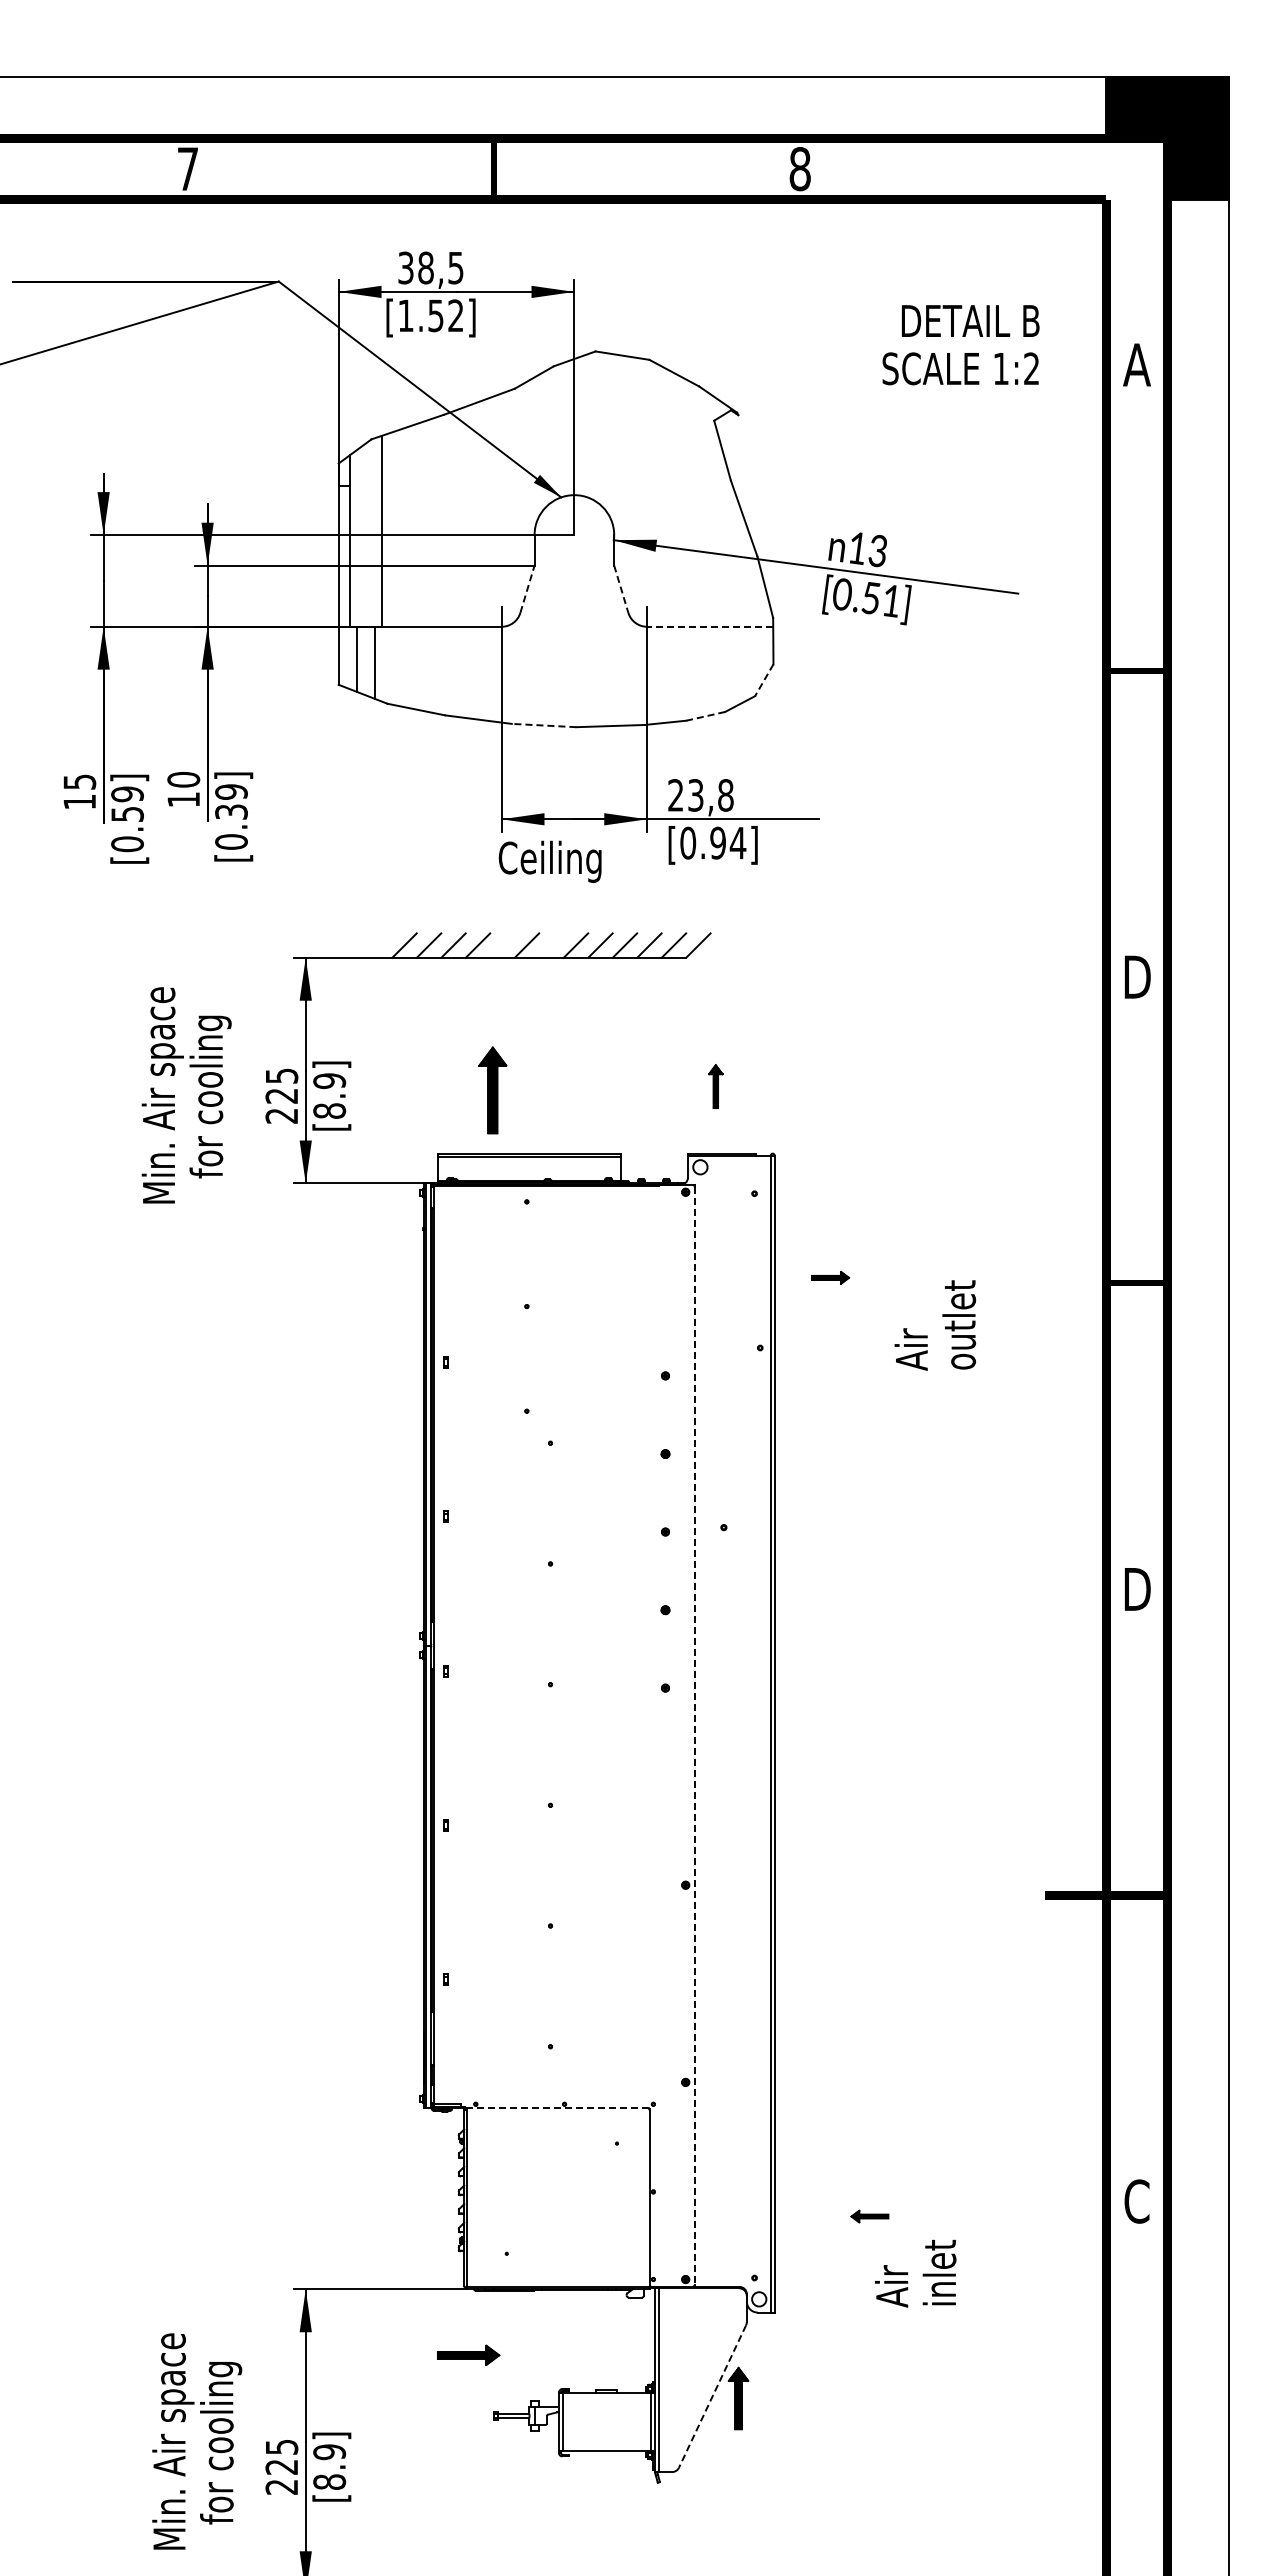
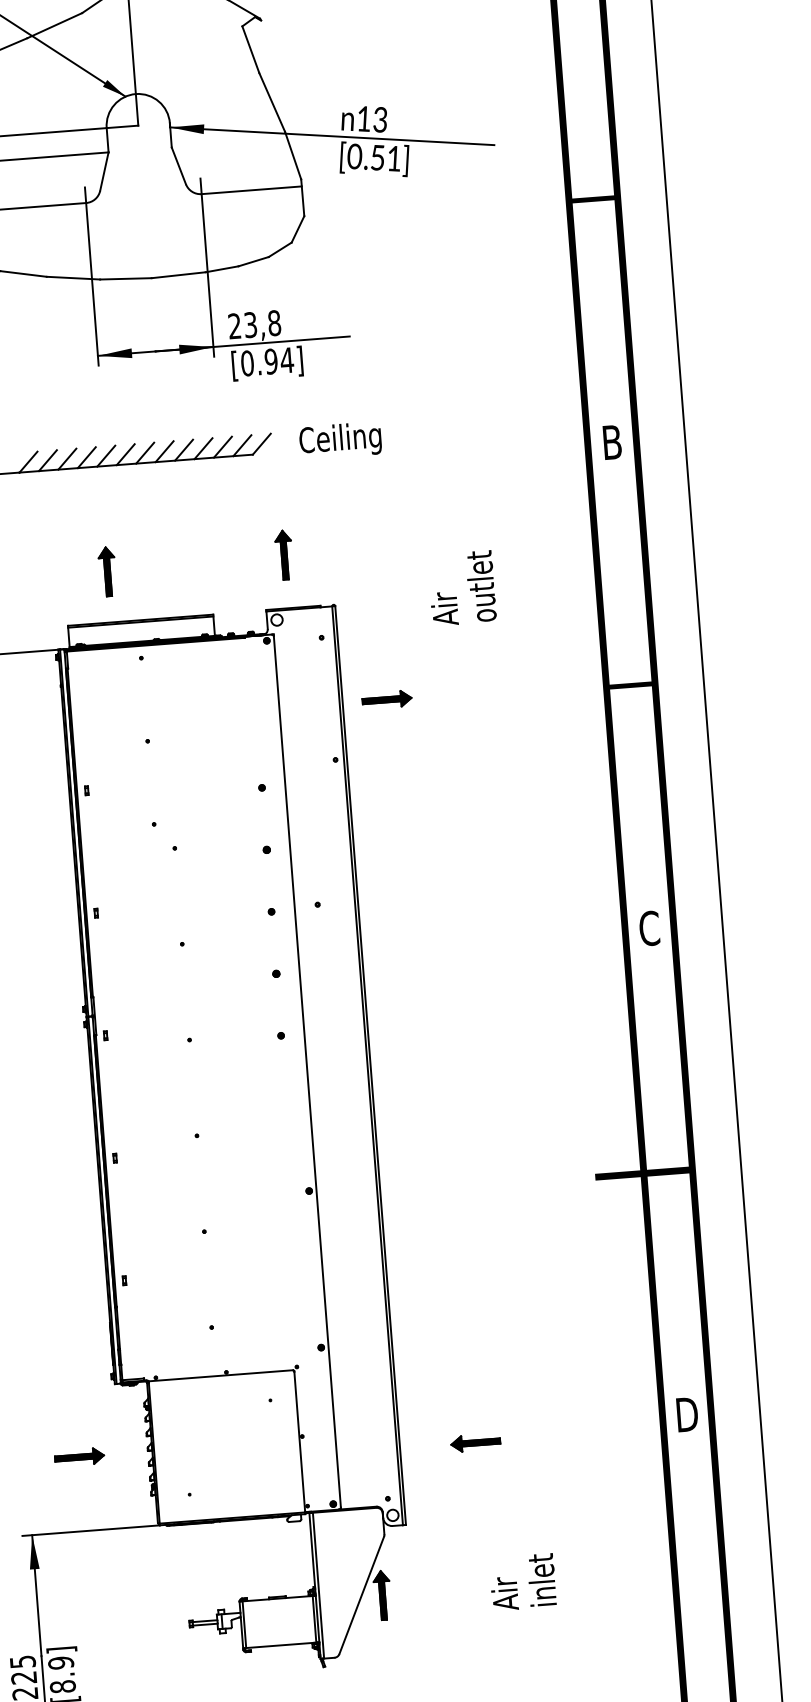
line: (527, 589) -> (104, 171), dashed -> solid
line: (621, 589) -> (179, 166), dashed -> solid
line: (709, 626) -> (251, 190), dashed -> solid
line: (764, 680) -> (298, 229), dashed -> solid
line: (705, 716) -> (253, 261), dashed -> solid
line: (543, 725) -> (125, 278), dashed -> solid
text: (549, 861) -> (339, 440), moved
line: (502, 945) -> (106, 456), added
line: (551, 945) -> (145, 453), added
text: (1137, 976) -> (612, 441), D -> B
part: (715, 1086) -> (284, 554), size x1.43
part: (492, 1090) -> (107, 571), size x0.71
part: (830, 1277) -> (387, 699), size x1.67
text: (935, 1325) -> (462, 588), moved
text: (1137, 1589) -> (649, 928), D -> C
line: (694, 1735) -> (307, 1071), dashed -> solid
line: (557, 2107) -> (220, 1375), dashed -> solid
text: (1137, 2201) -> (687, 1414), C -> D
part: (869, 2216) -> (475, 1442), size x1.67
text: (915, 2273) -> (522, 1582), moved
part: (468, 2354) -> (79, 1456), moved
line: (712, 2396) -> (361, 1595), dashed -> solid

